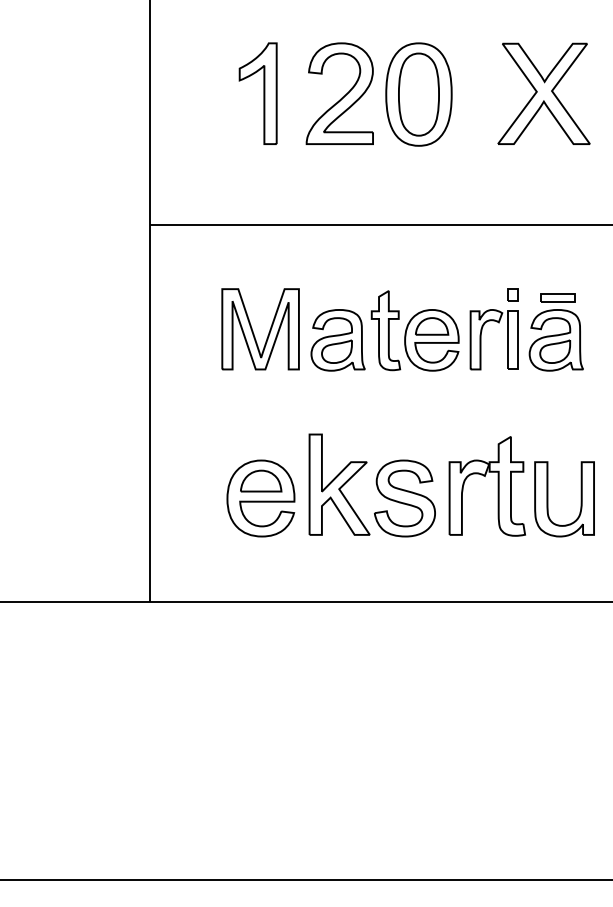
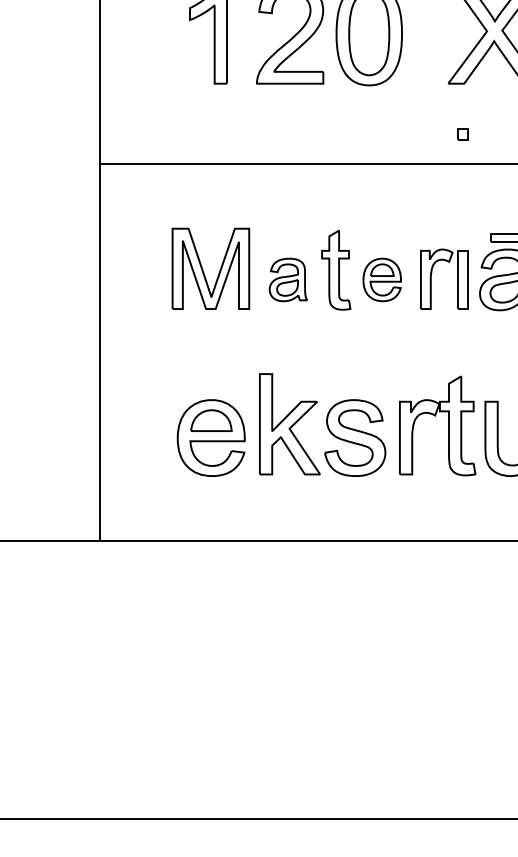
part: (512, 294) -> (462, 134), moved
part: (337, 340) -> (287, 280), size x0.7
part: (431, 340) -> (381, 280), size x0.7

